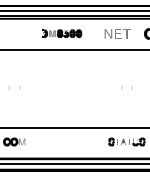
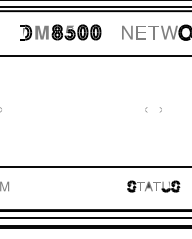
part: (61, 33) -> (60, 32), size x1.43
fill: (137, 33) -> (168, 32), added

